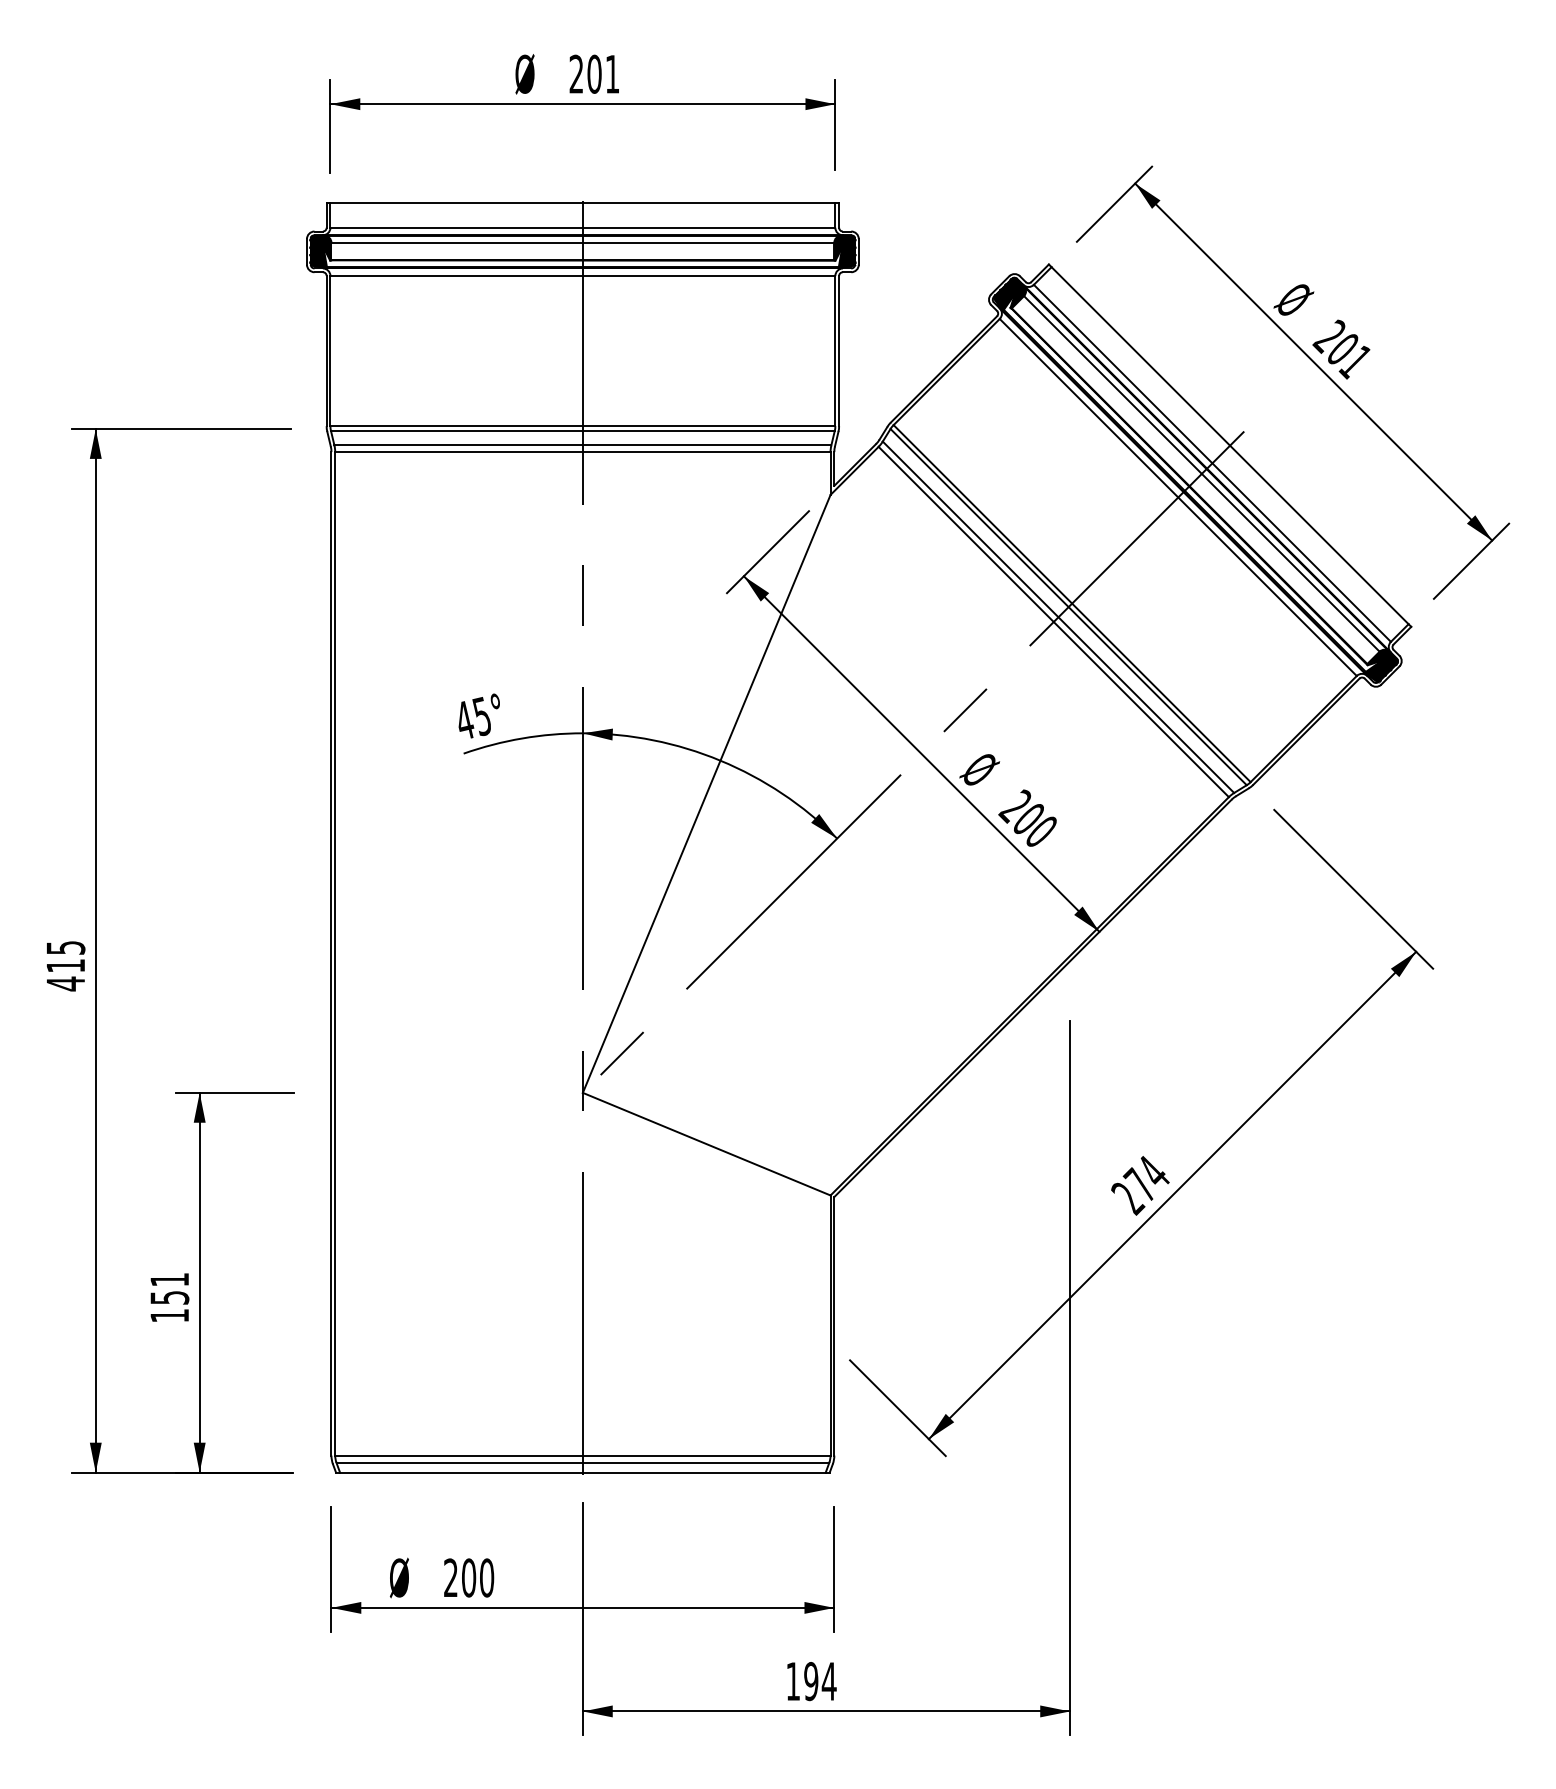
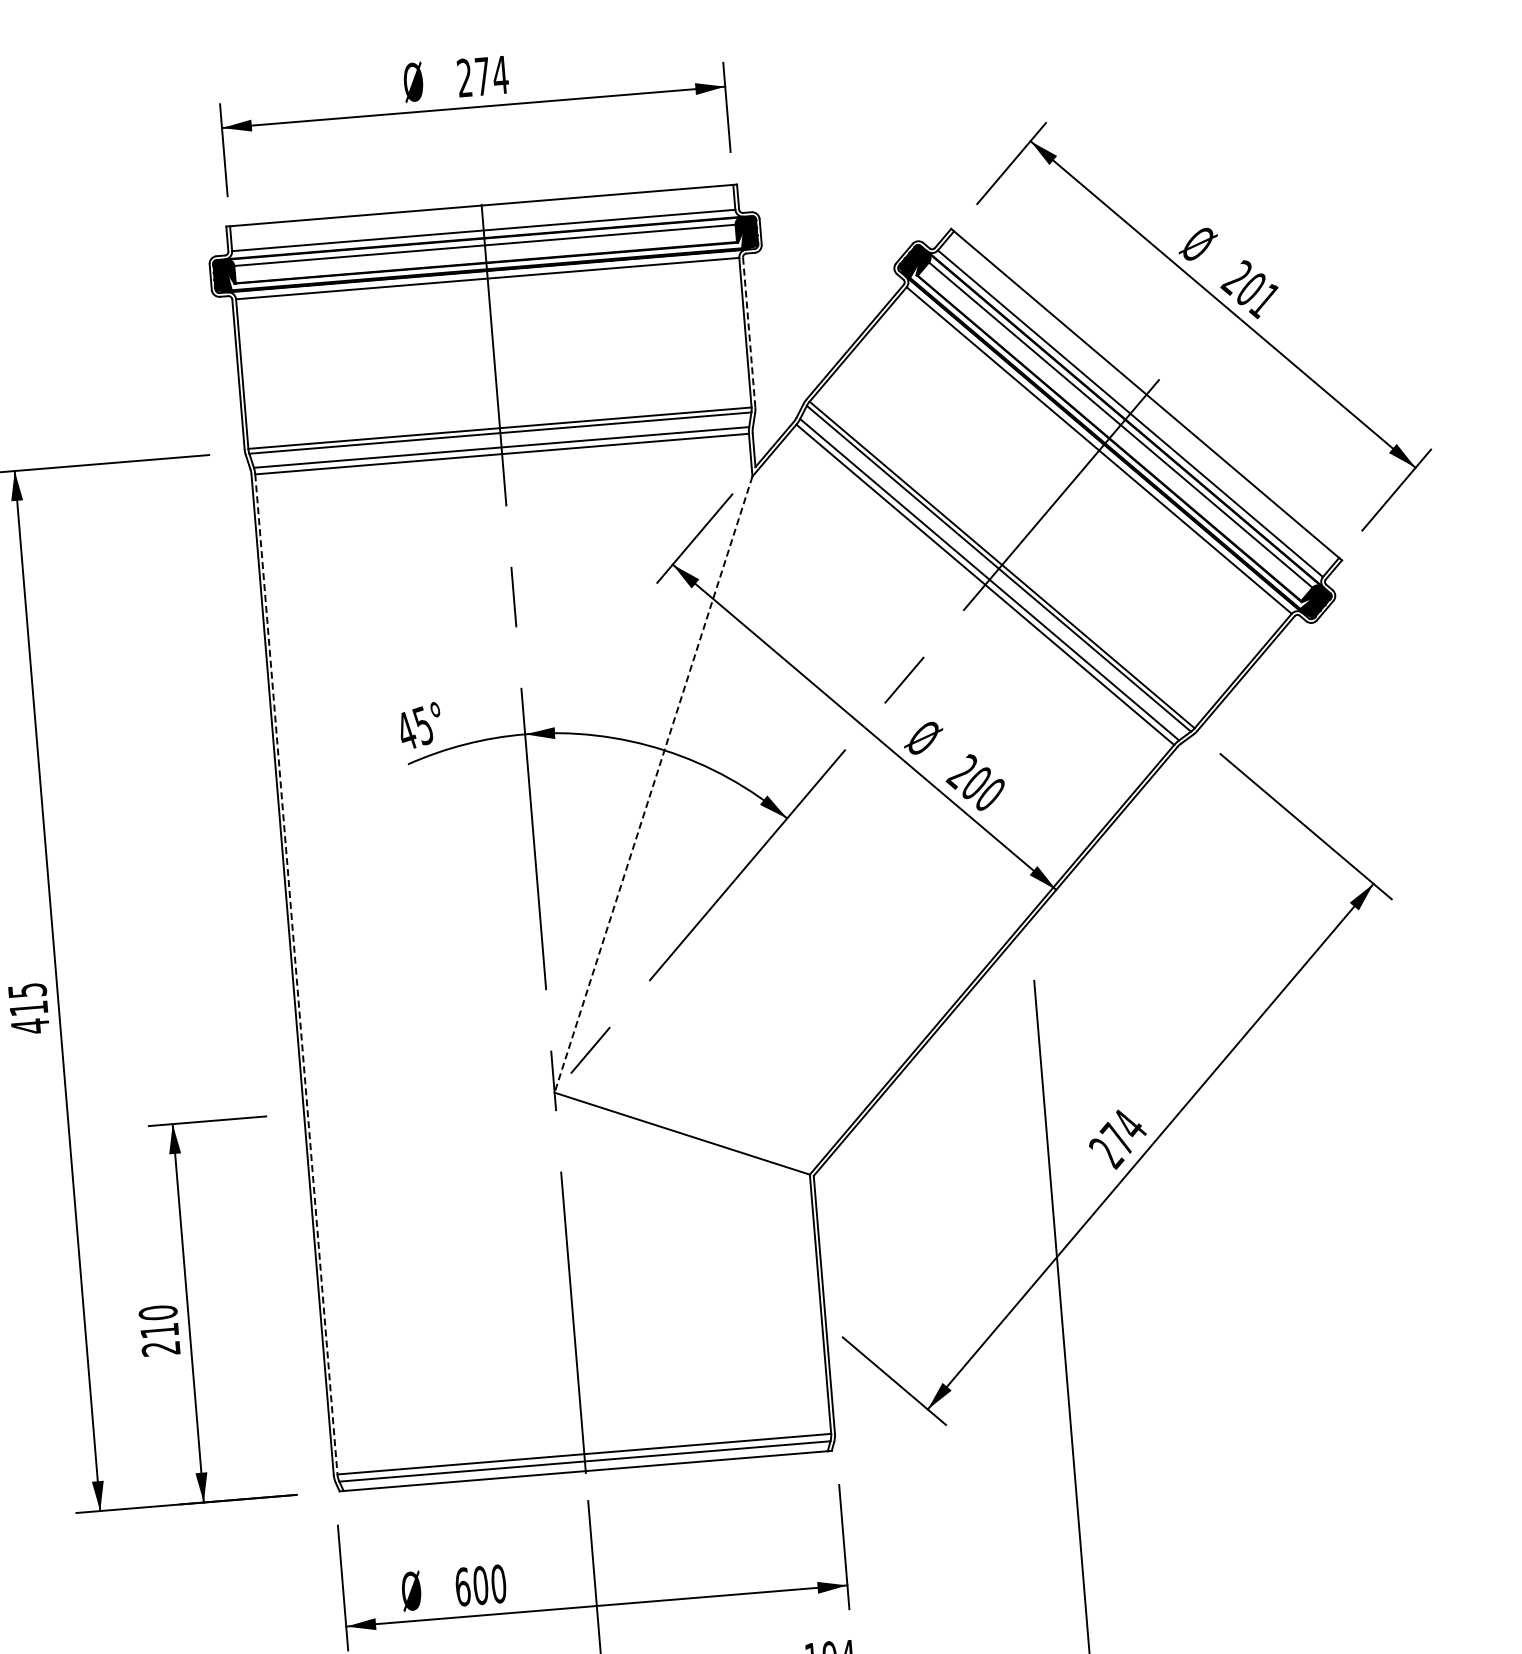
text: (603, 73) -> (491, 75), 201 -> 274
line: (839, 350) -> (749, 331), solid -> dashed
line: (706, 793) -> (653, 784), solid -> dashed
line: (335, 953) -> (296, 974), solid -> dashed
text: (169, 1297) -> (159, 1330), 151 -> 210
text: (451, 1577) -> (463, 1586), 200 -> 600

